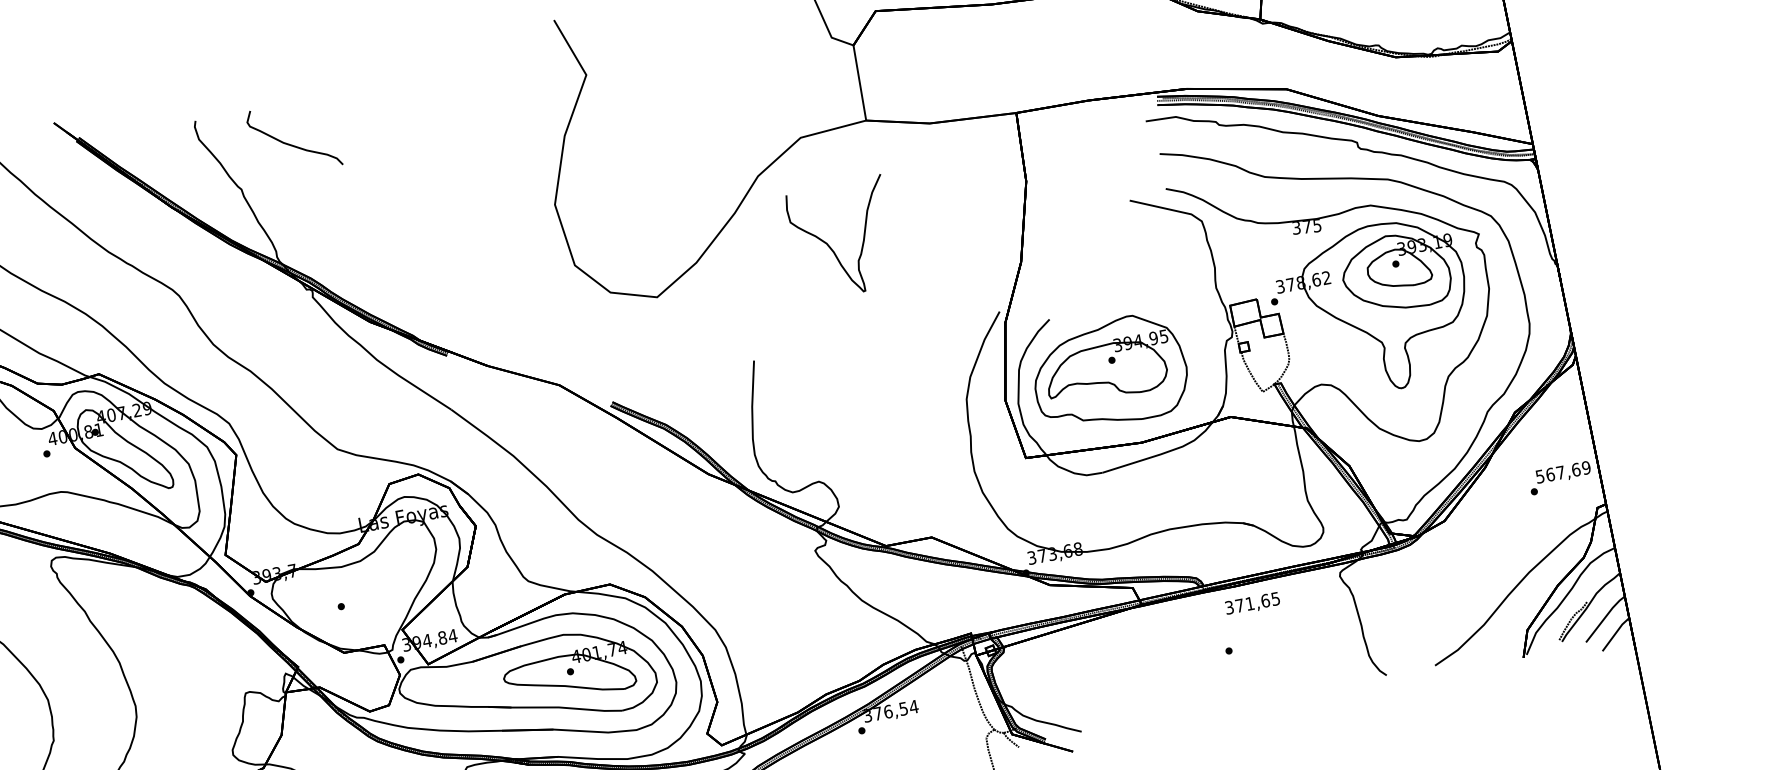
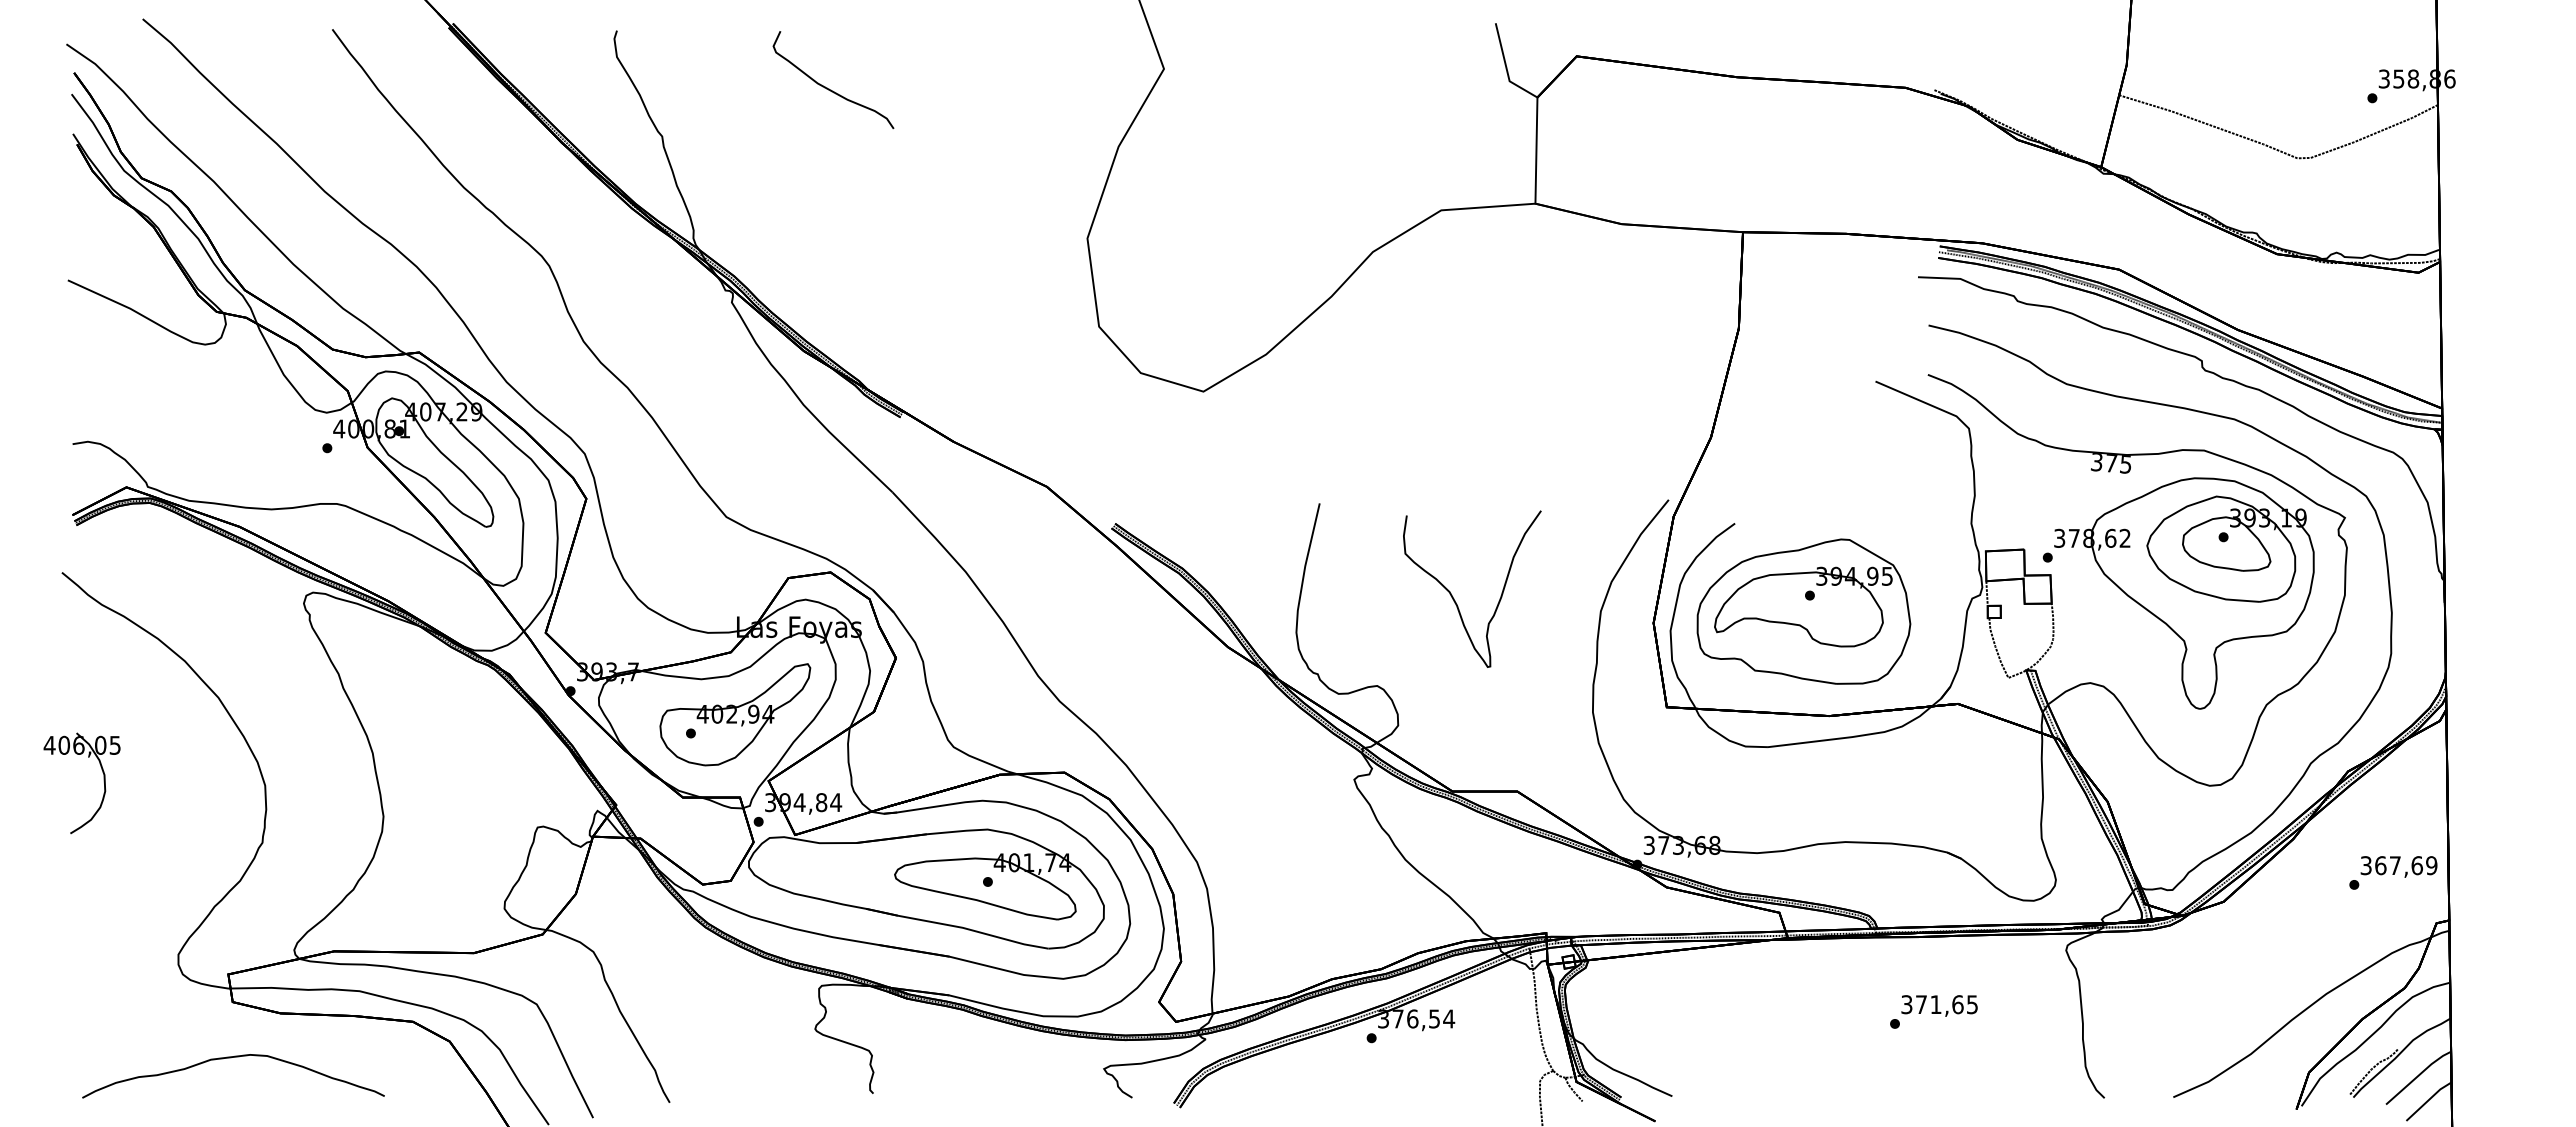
curve: (292, 144) -> (829, 88), moved
curve: (831, 247) -> (1454, 598), moved
text: (1540, 476) -> (2366, 865), 567,69 -> 367,69
part: (370, 587) -> (735, 714), added
text: (1252, 603) -> (1939, 1005), moved

